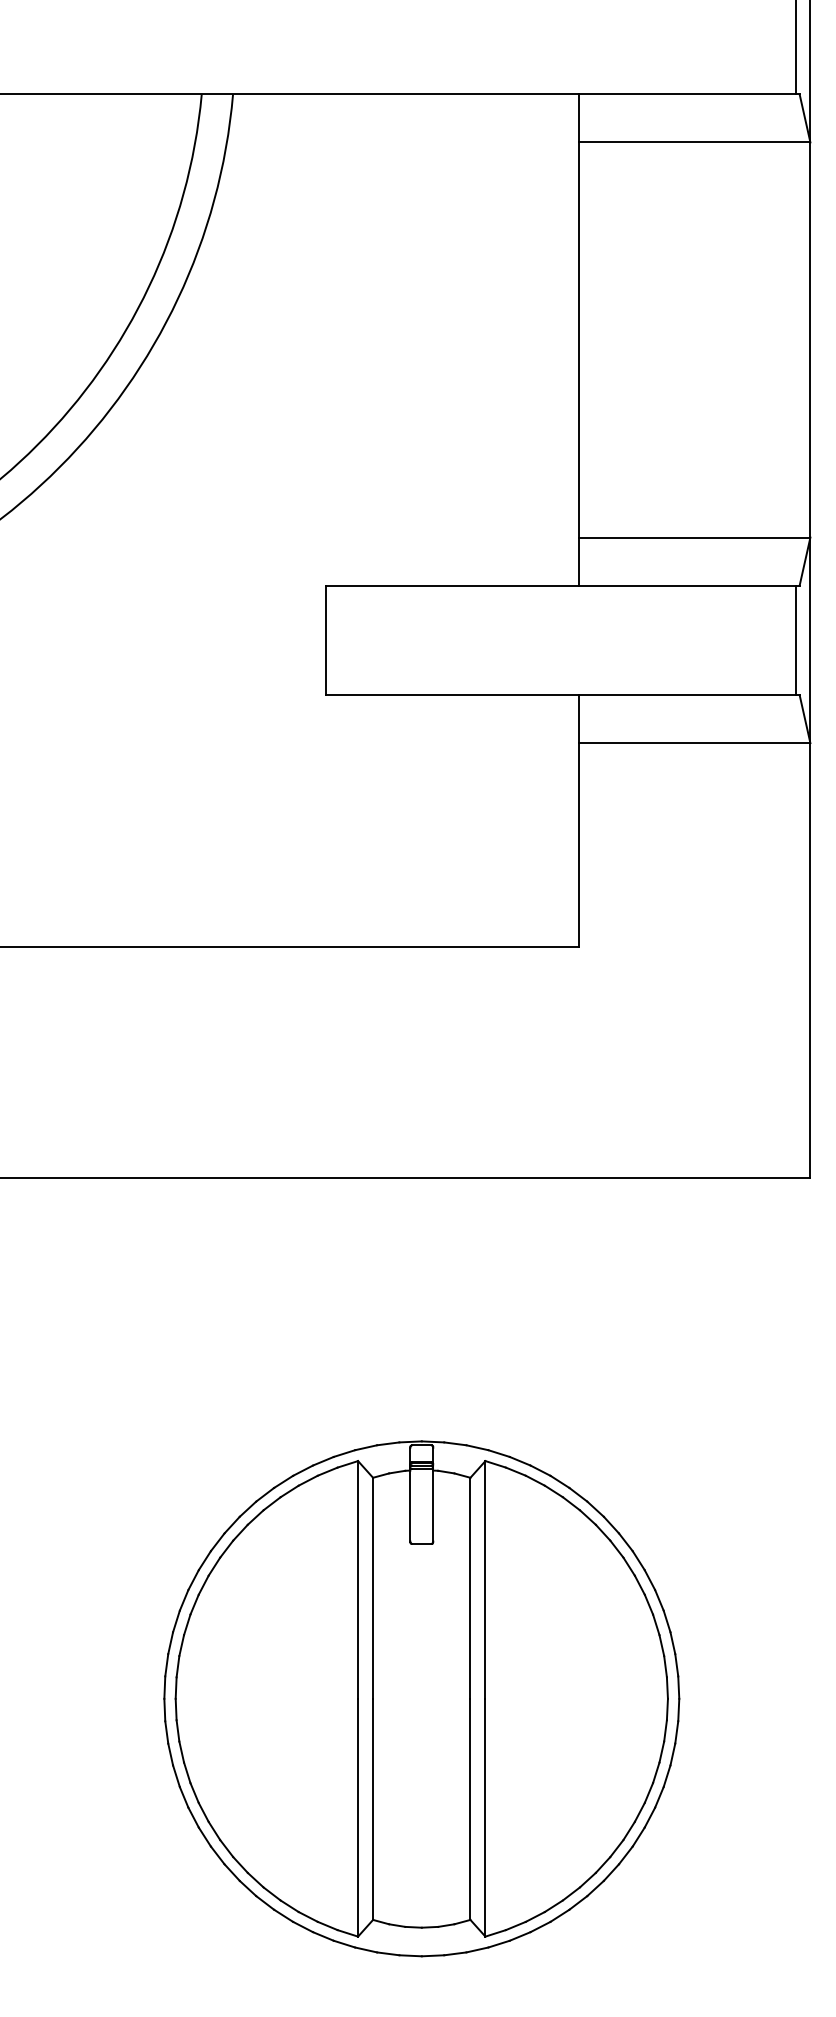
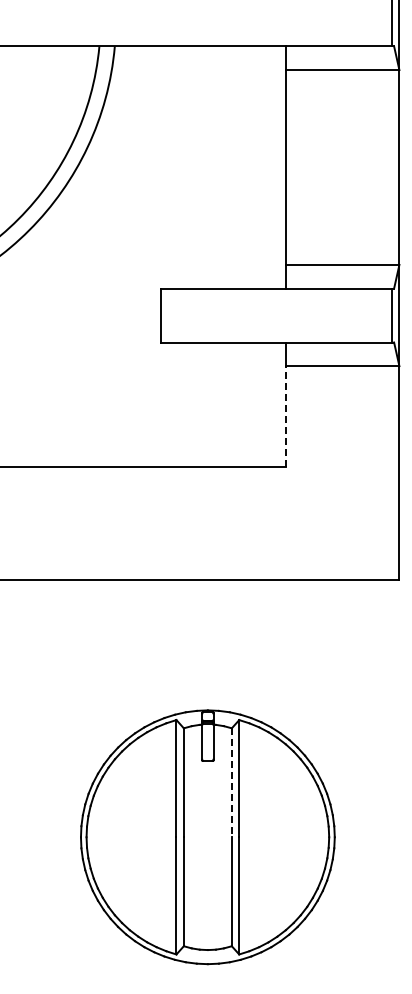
line: (579, 843) -> (285, 415), solid -> dashed
line: (469, 1589) -> (231, 783), solid -> dashed

